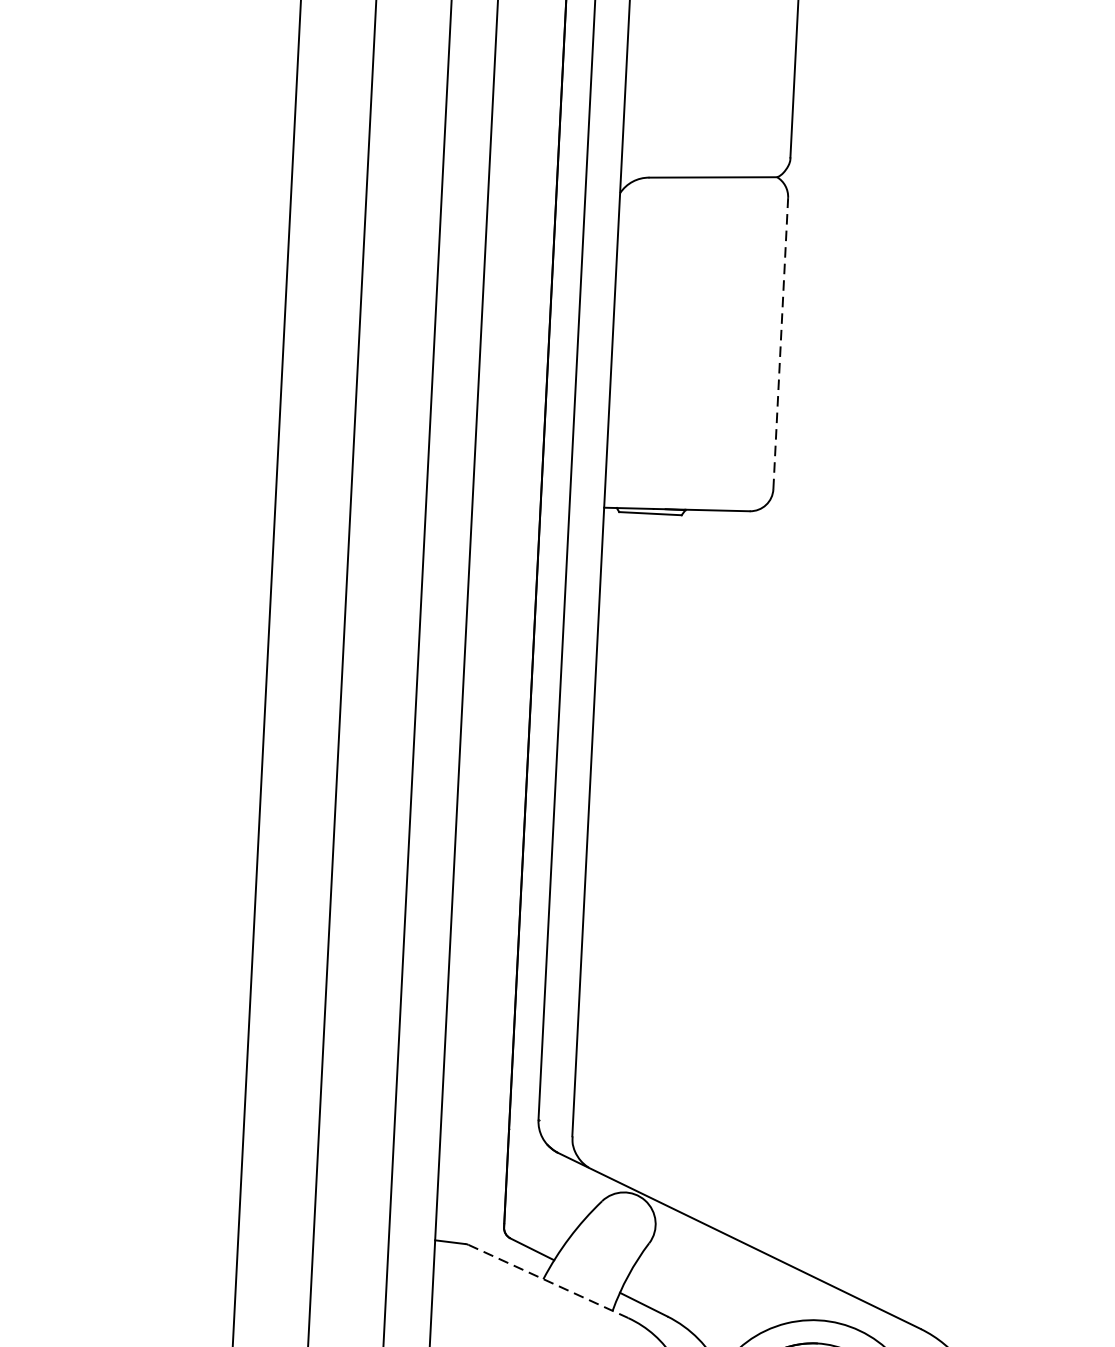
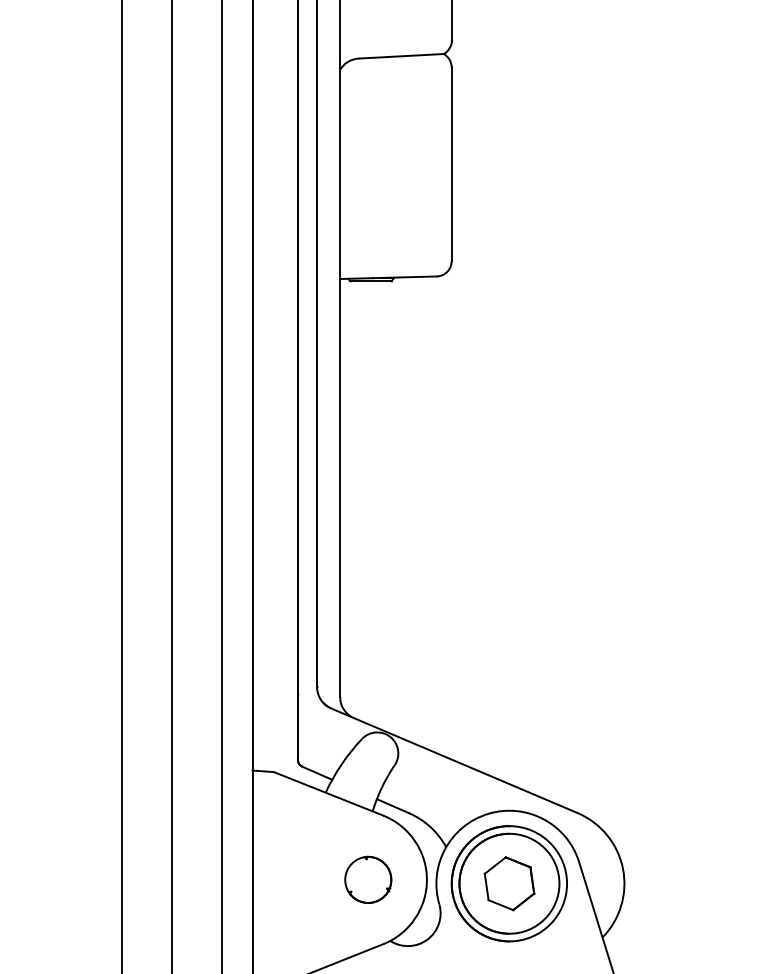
line: (780, 343) -> (451, 164), dashed -> solid
line: (548, 1282) -> (329, 794), dashed -> solid

